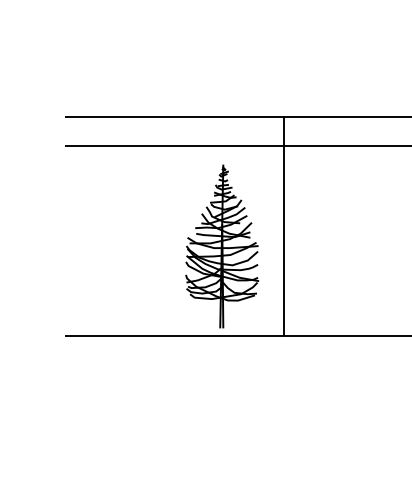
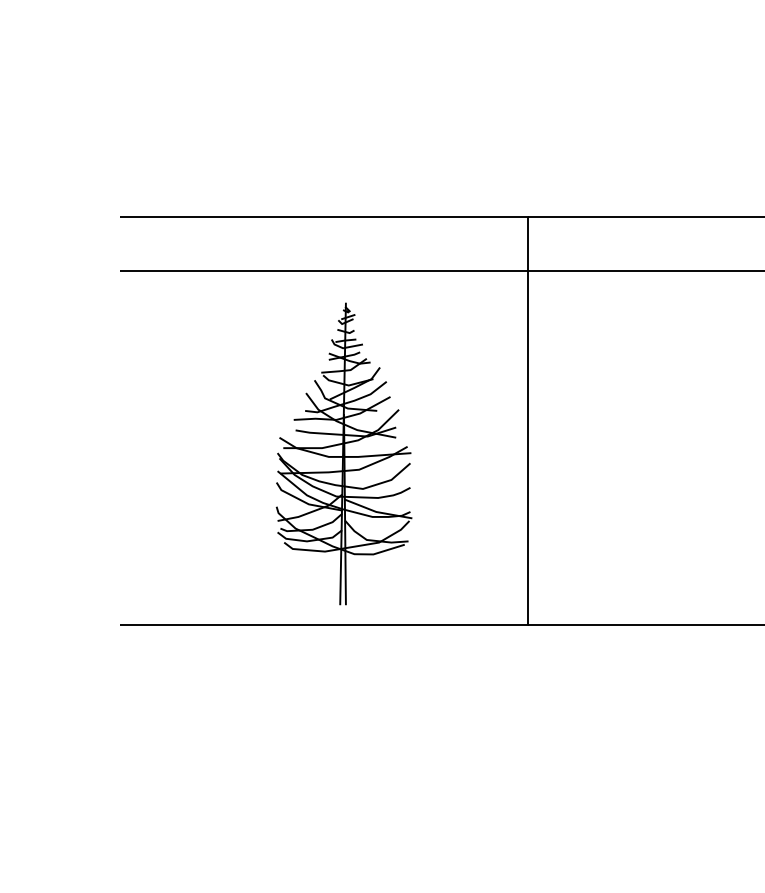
part: (222, 246) -> (344, 453), moved

